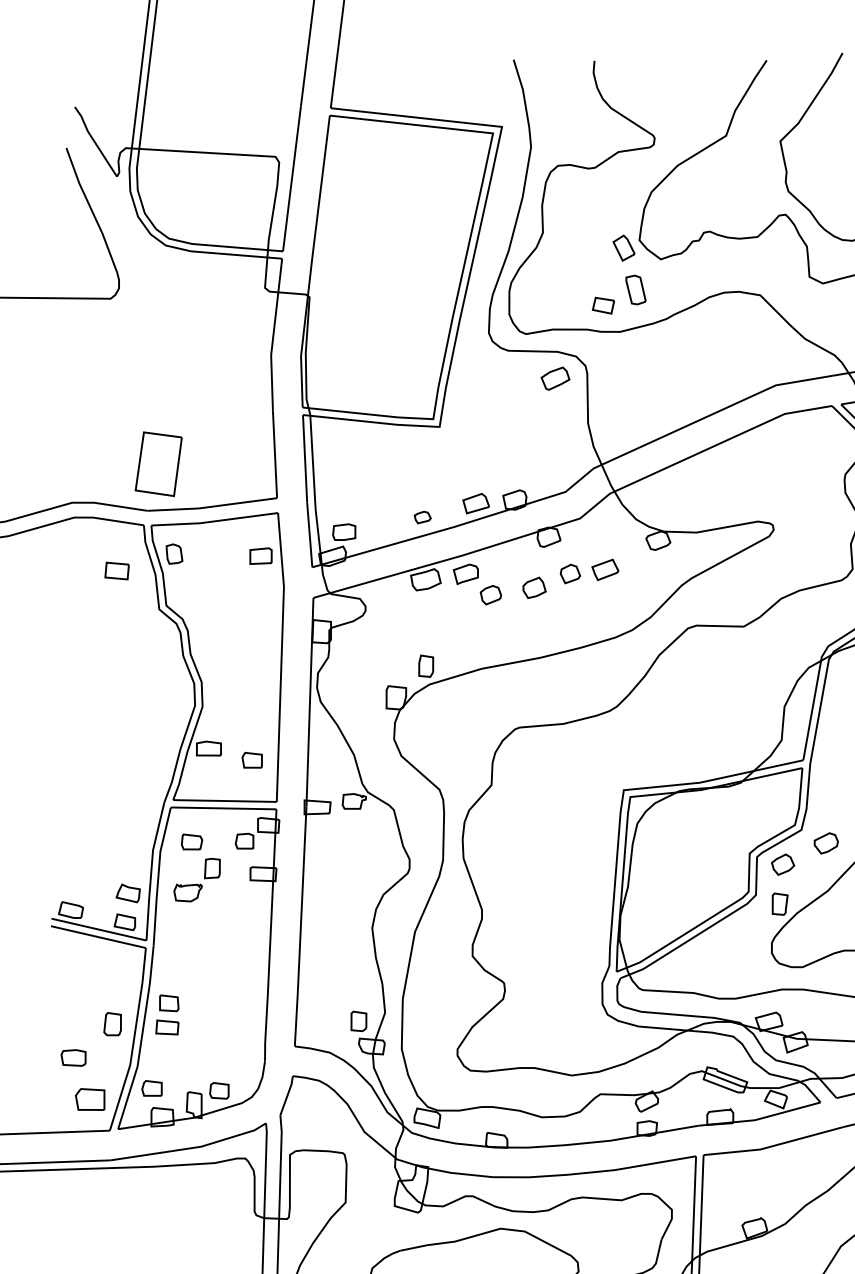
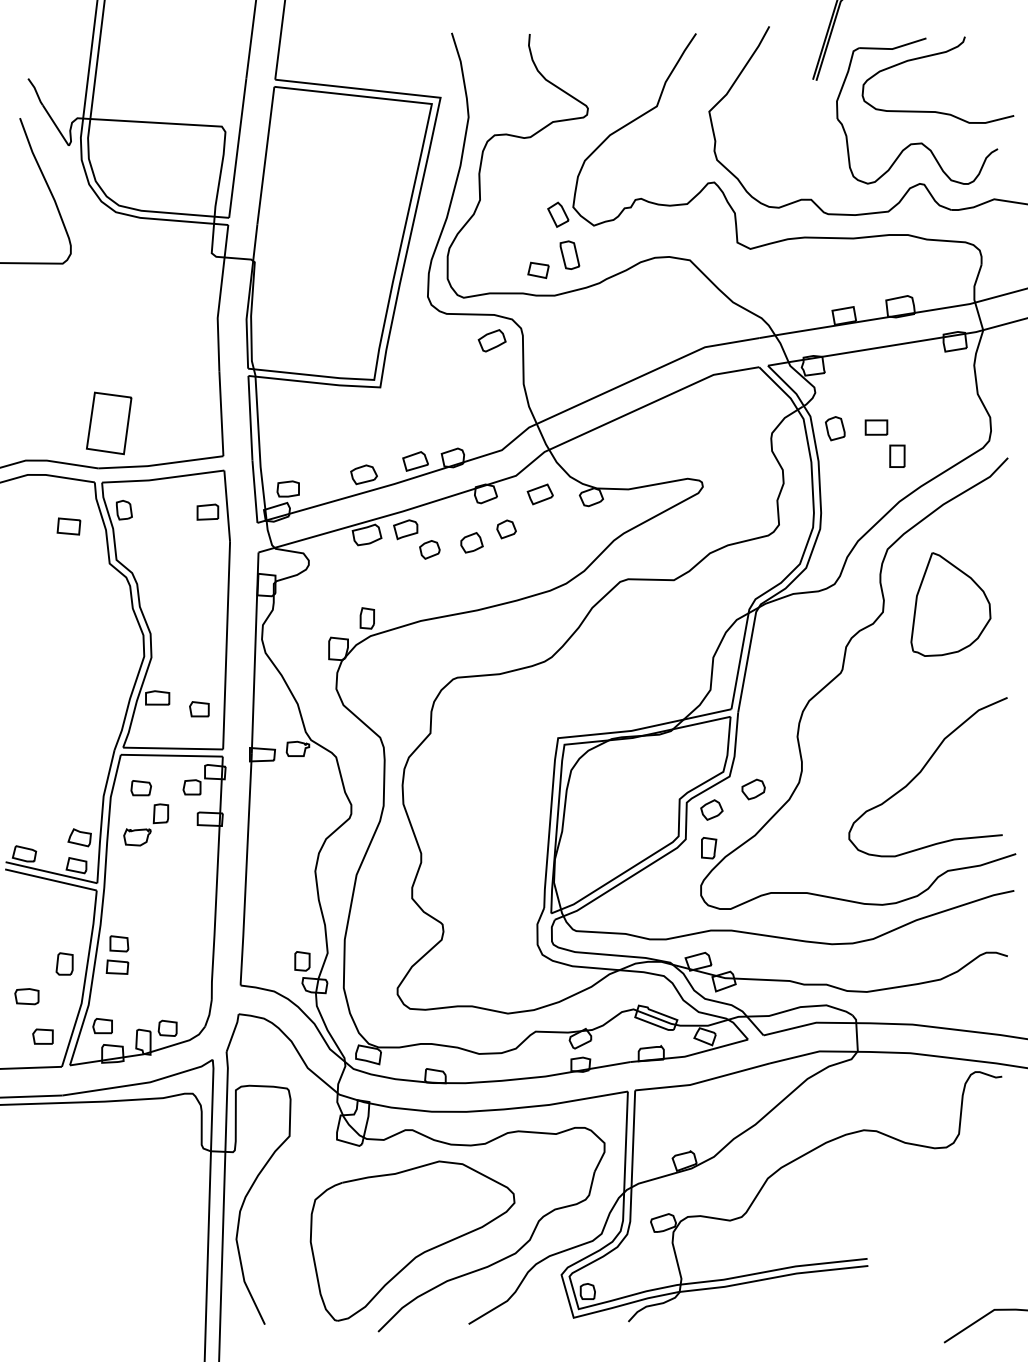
part: (422, 517) -> (363, 474), size x1.67
part: (604, 569) -> (539, 494), moved
part: (89, 1099) -> (42, 1036), size x0.71

